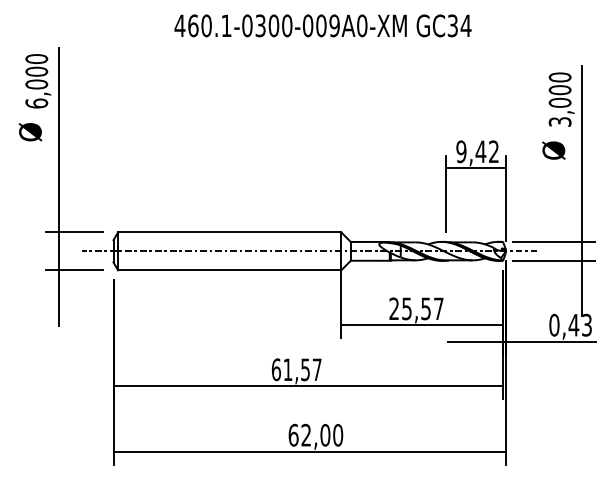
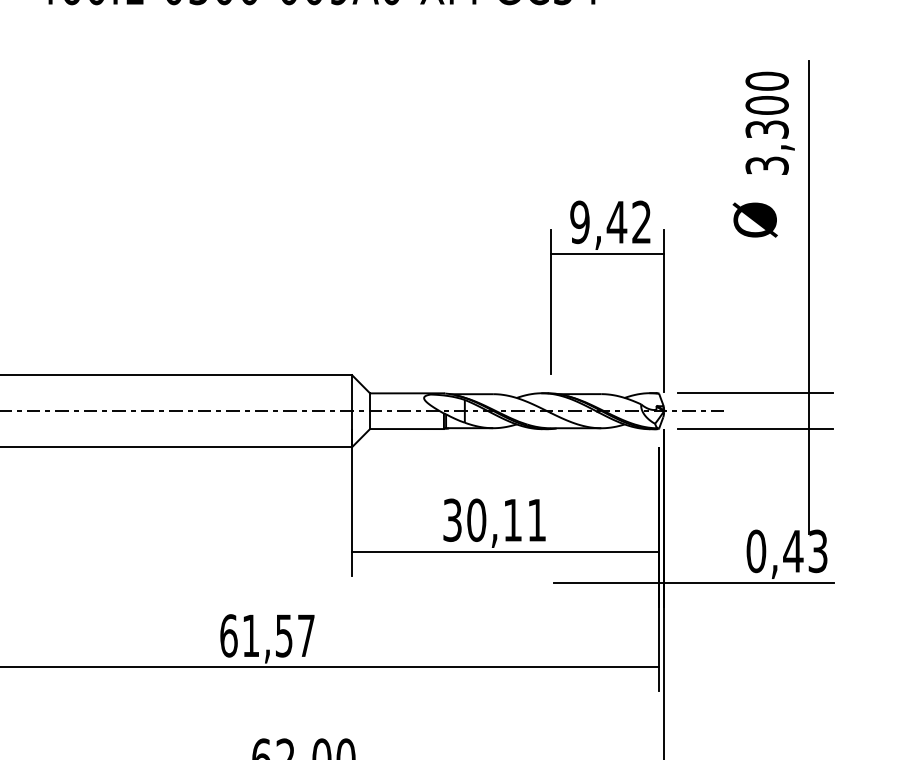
text: (559, 102) -> (765, 128), 3,000 -> 3,300
text: (416, 308) -> (494, 519), 25,57 -> 30,11

